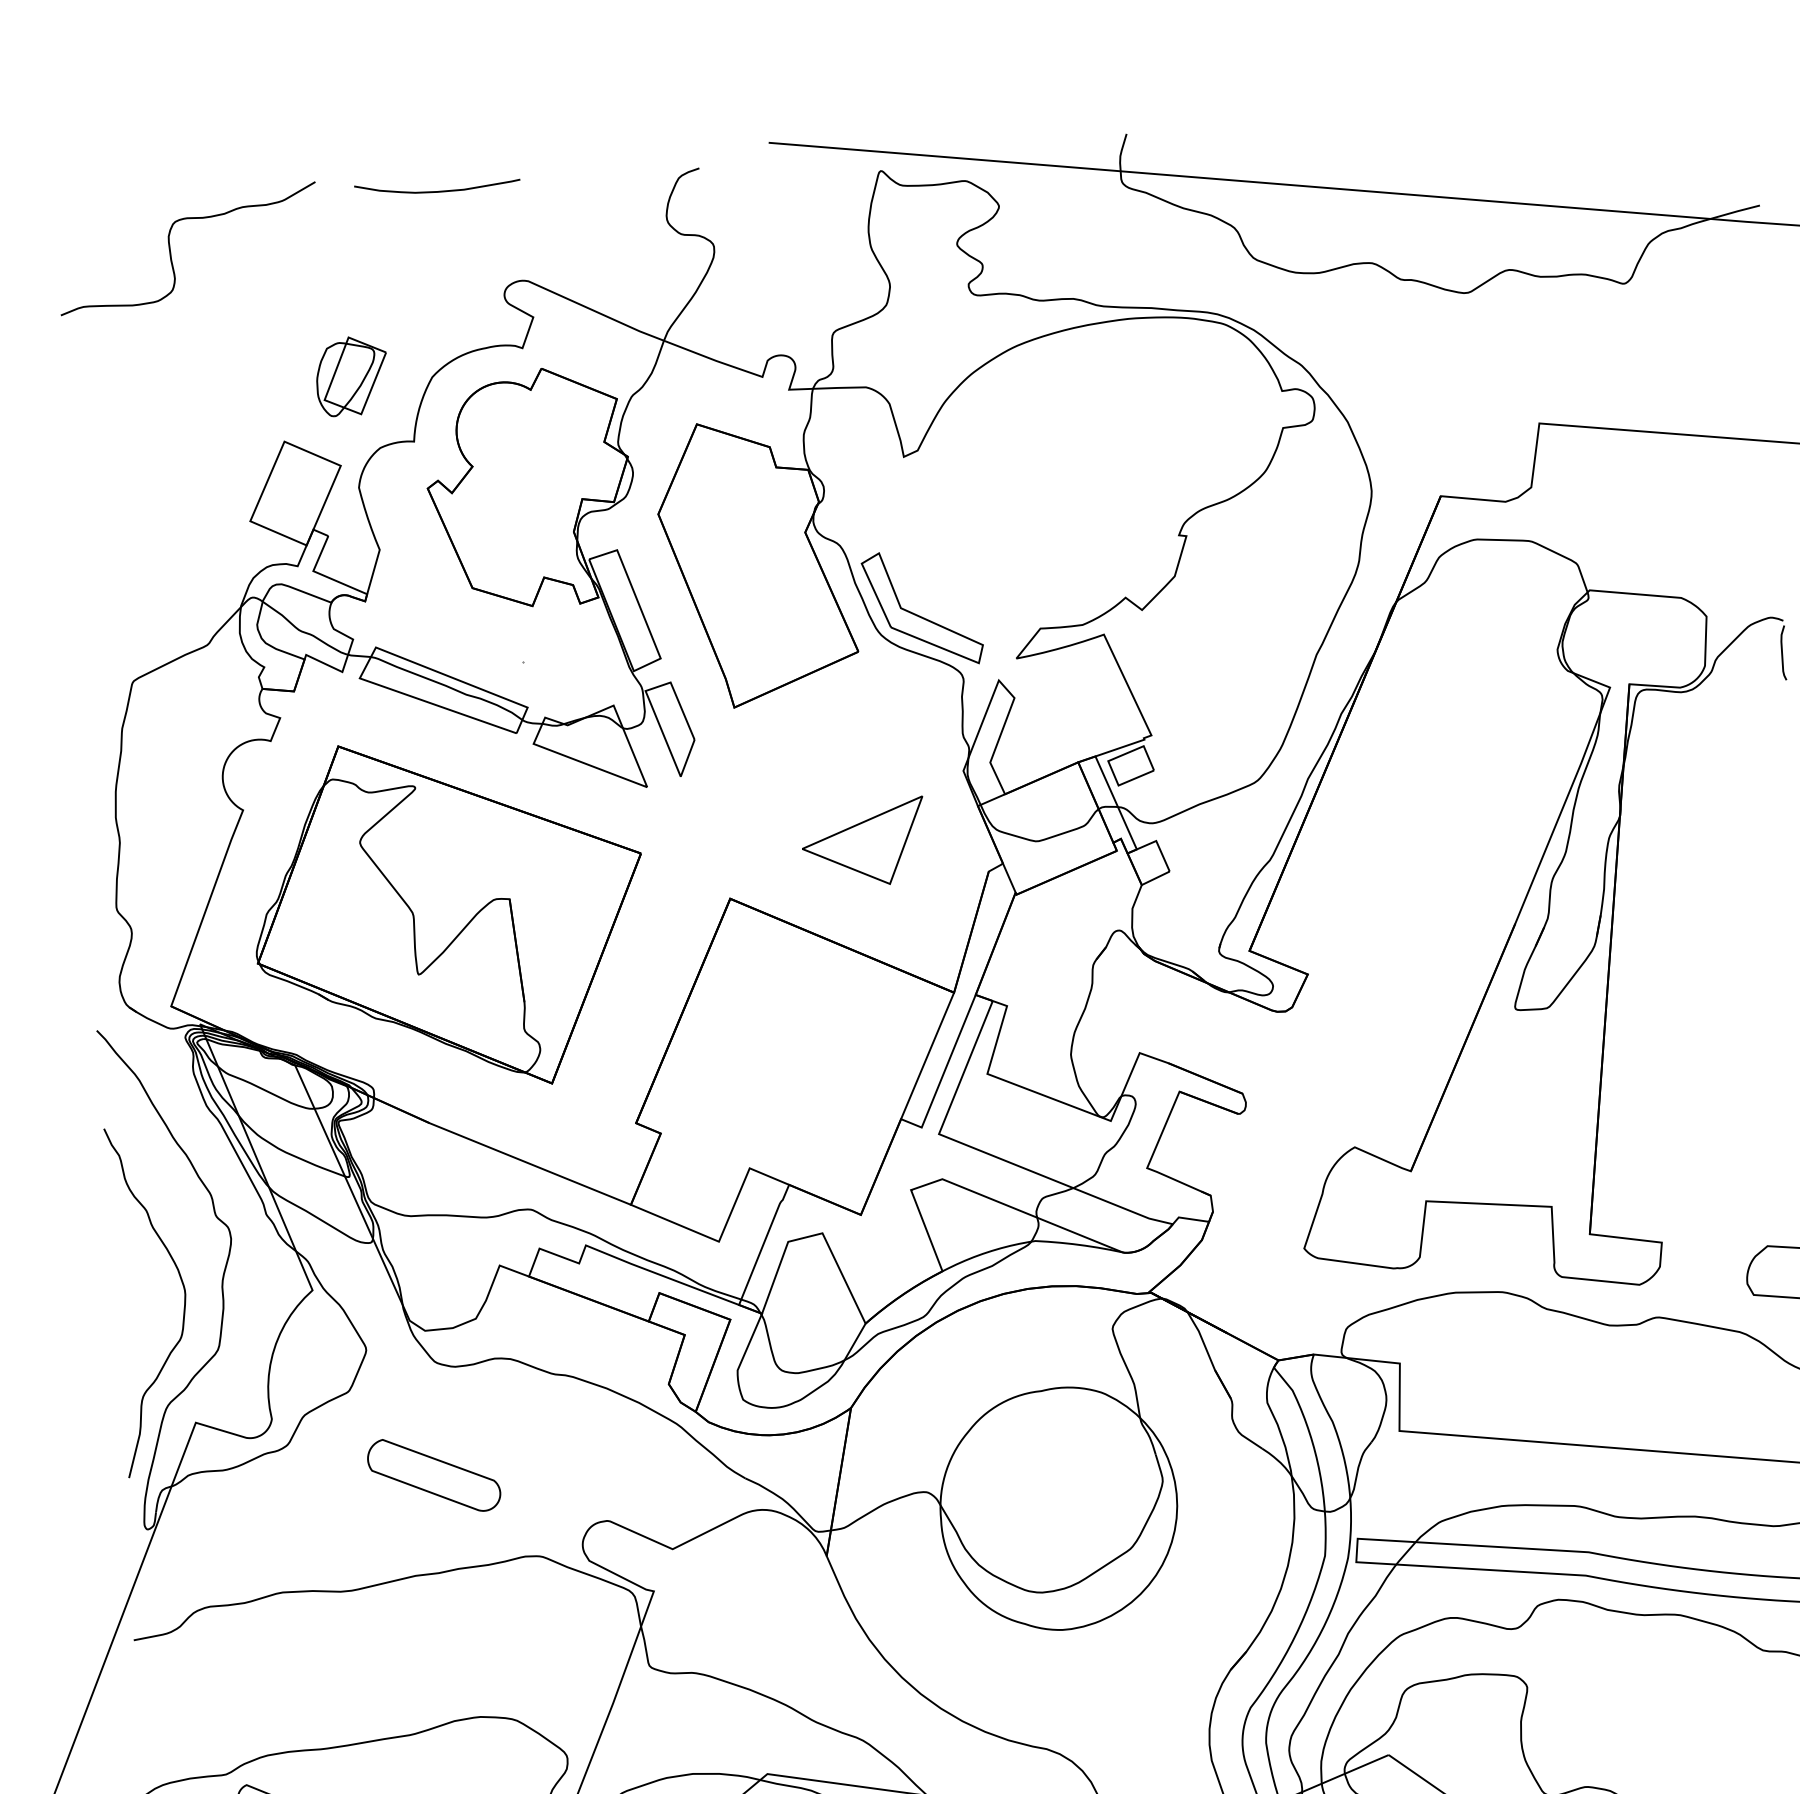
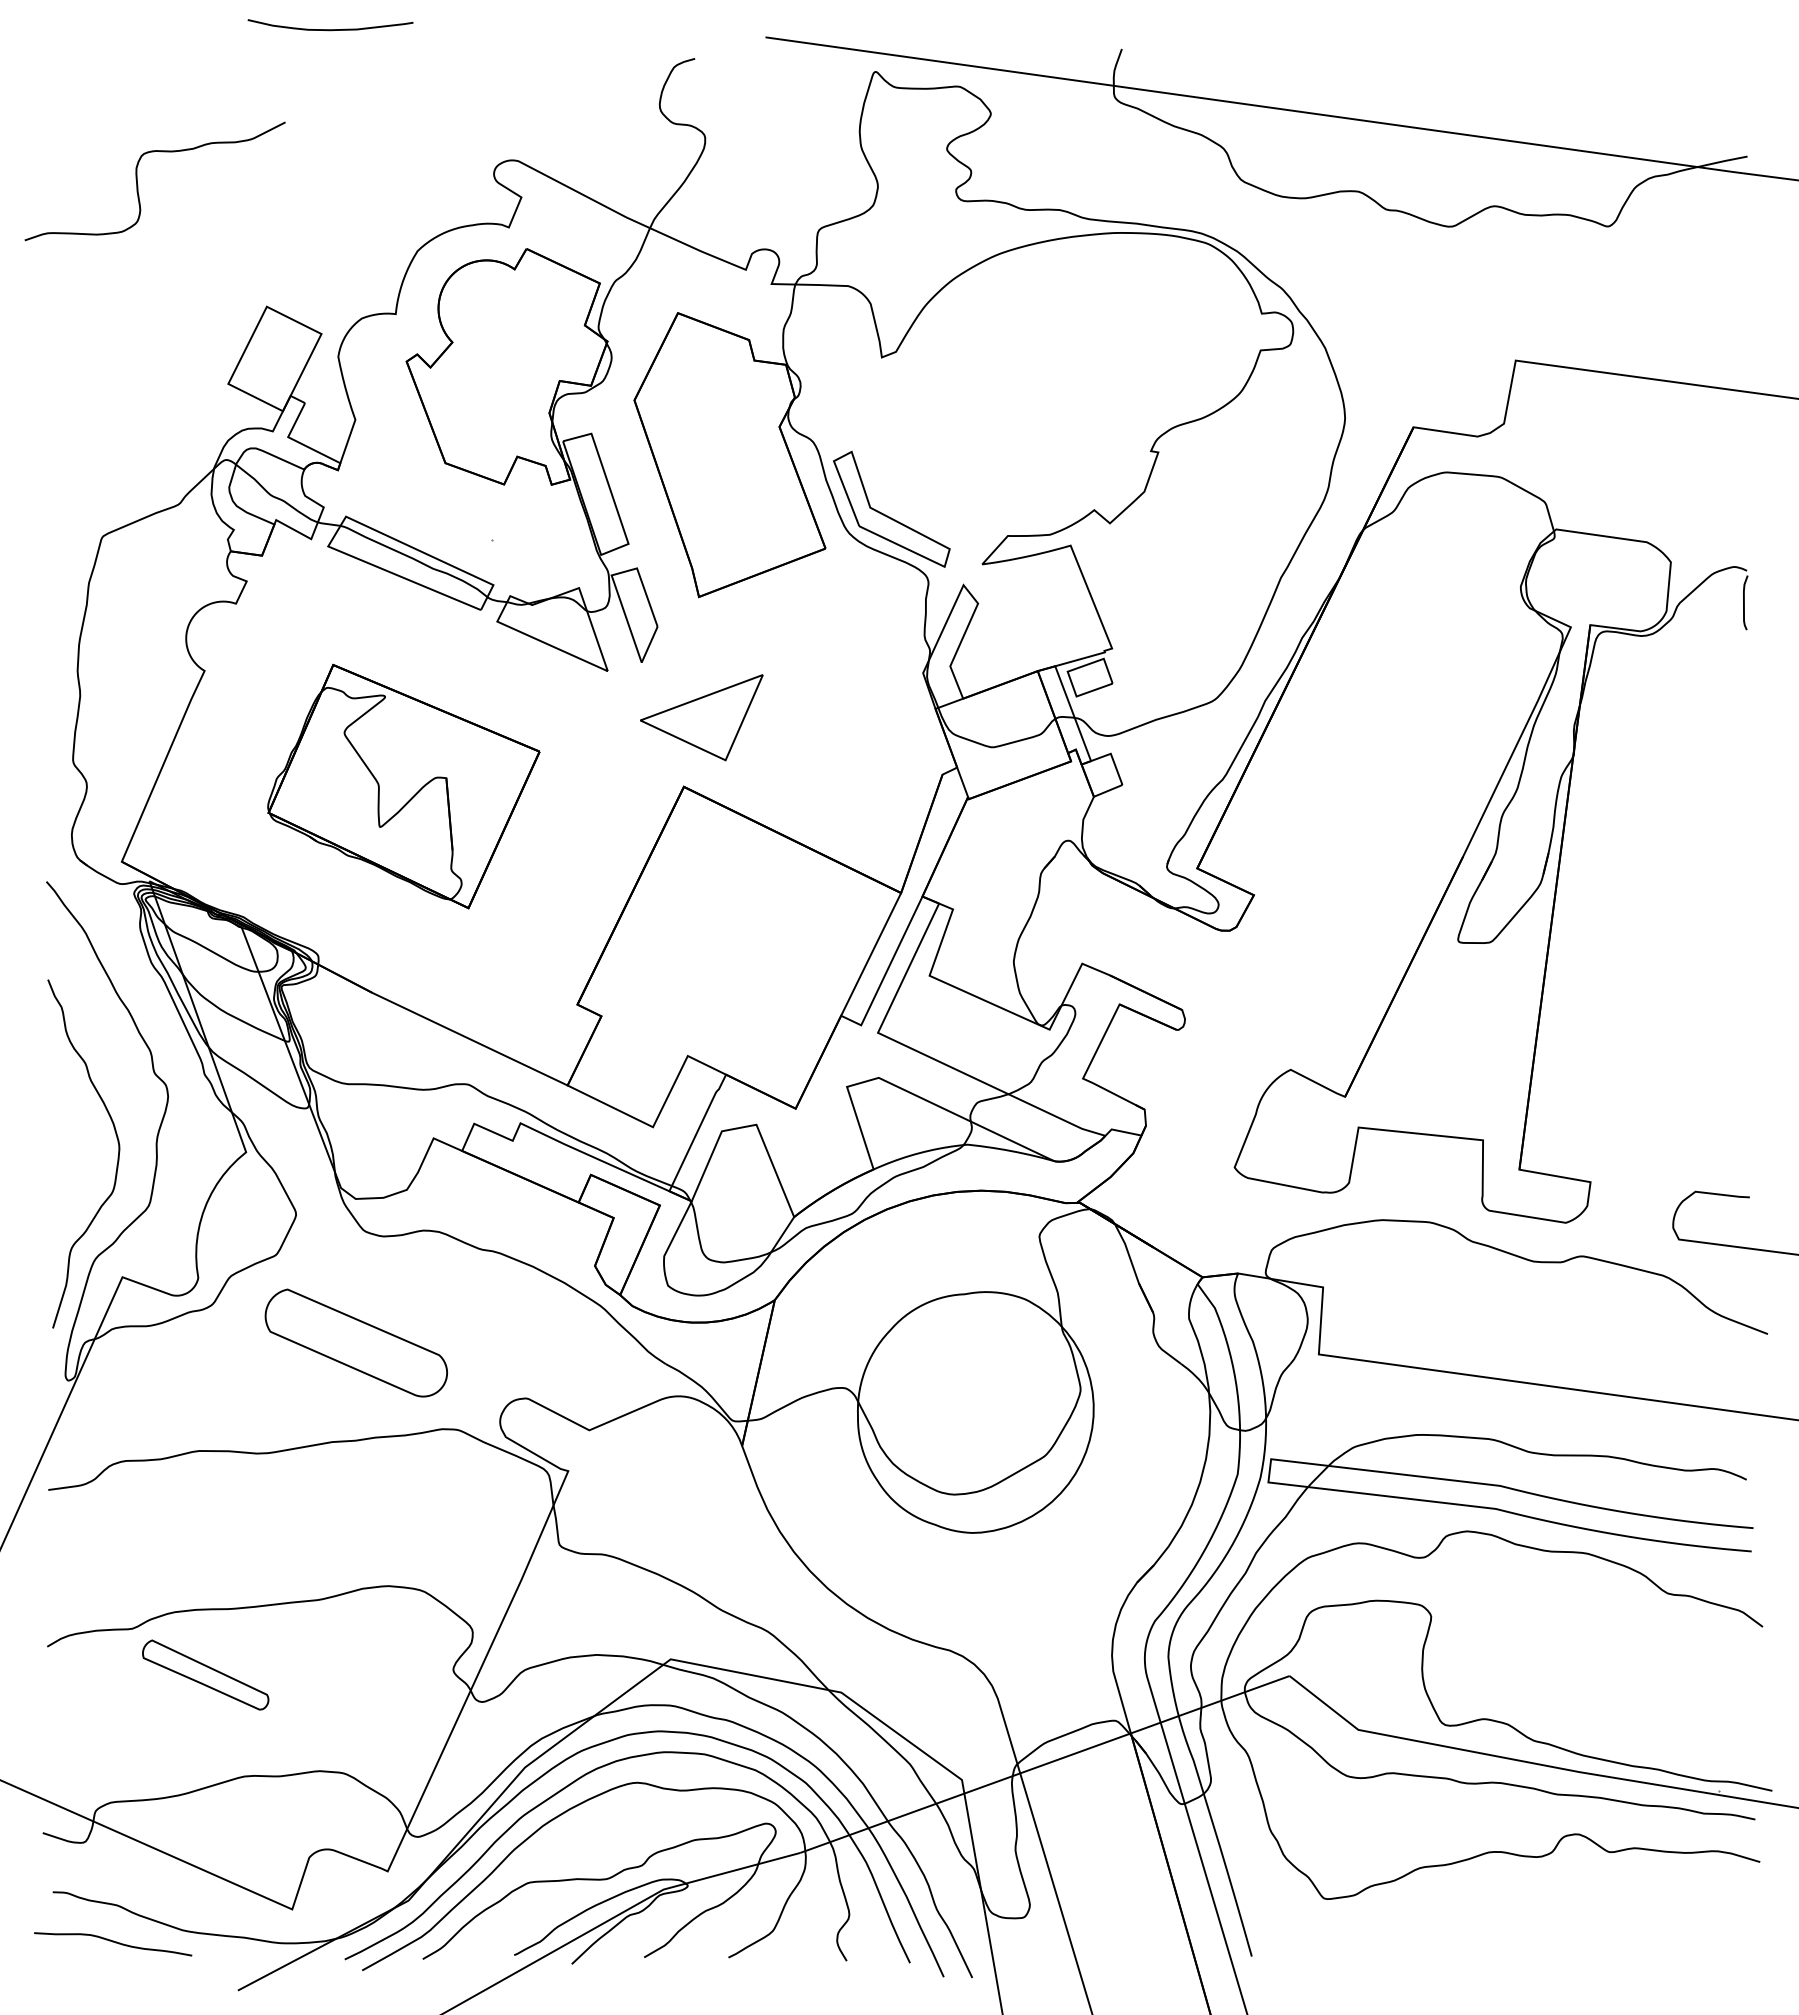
curve: (437, 191) -> (330, 29), moved
curve: (171, 253) -> (138, 185), moved
part: (351, 376) -> (337, 245), removed
part: (863, 842) -> (701, 717), moved
part: (449, 914) -> (403, 786), size x0.7
part: (434, 1475) -> (356, 1343), size x1.4

